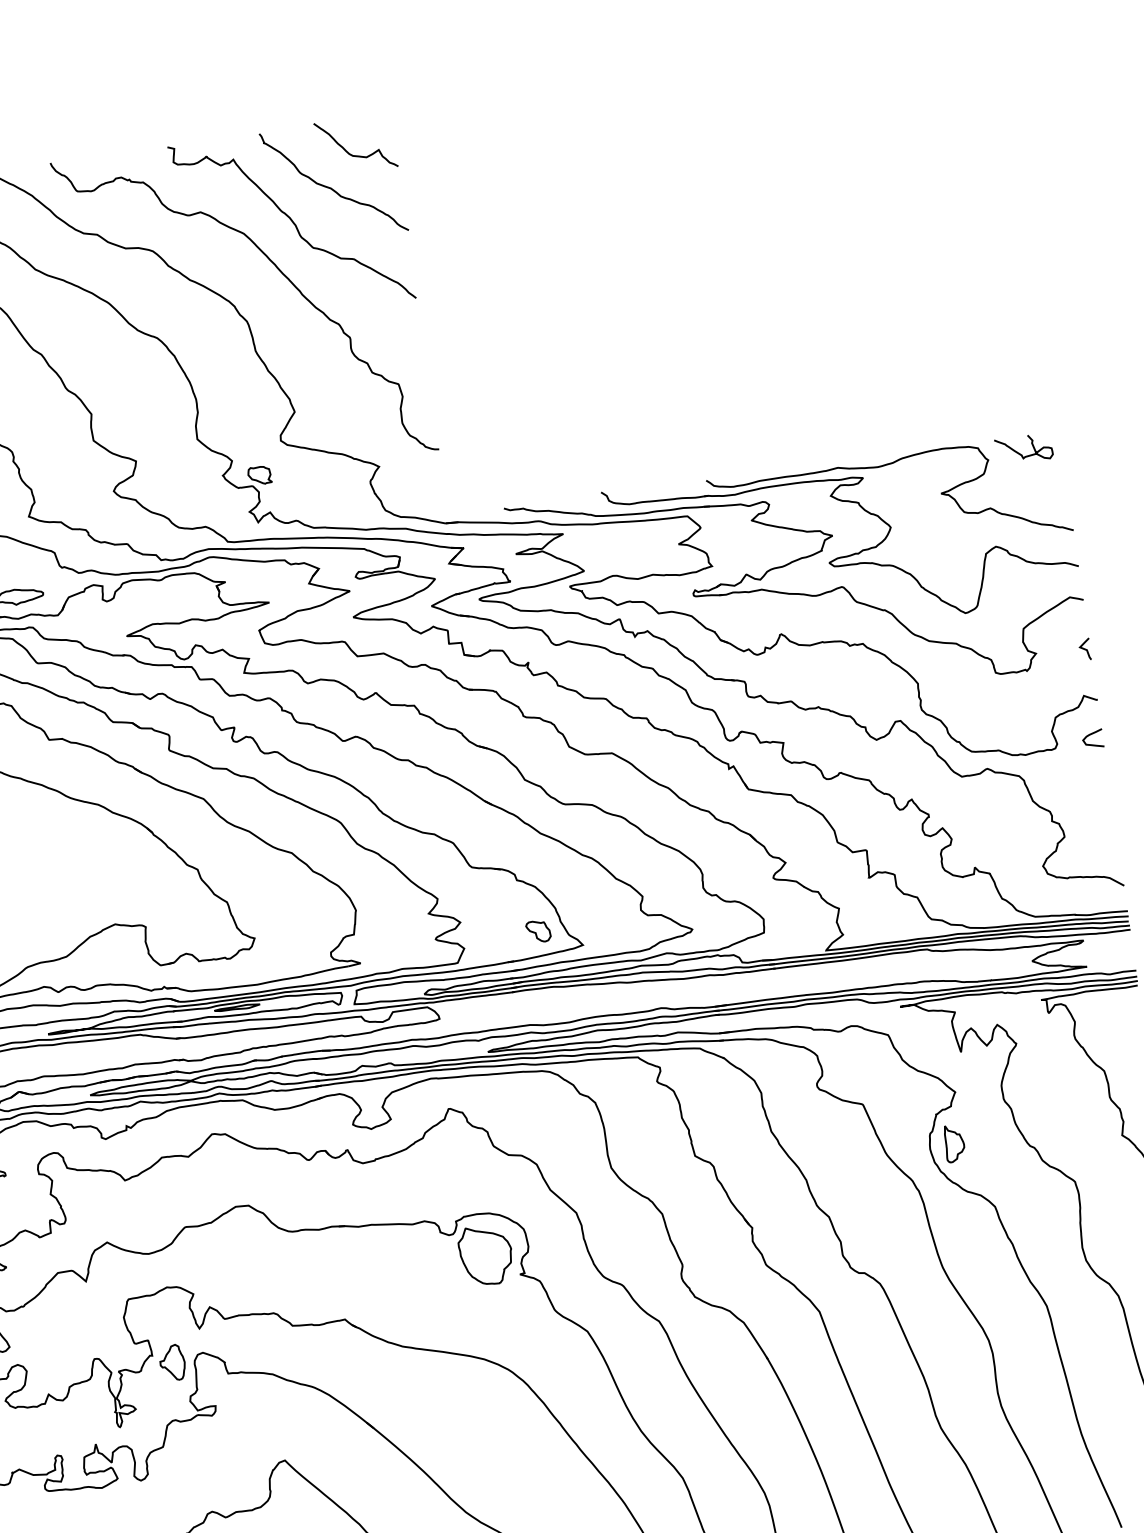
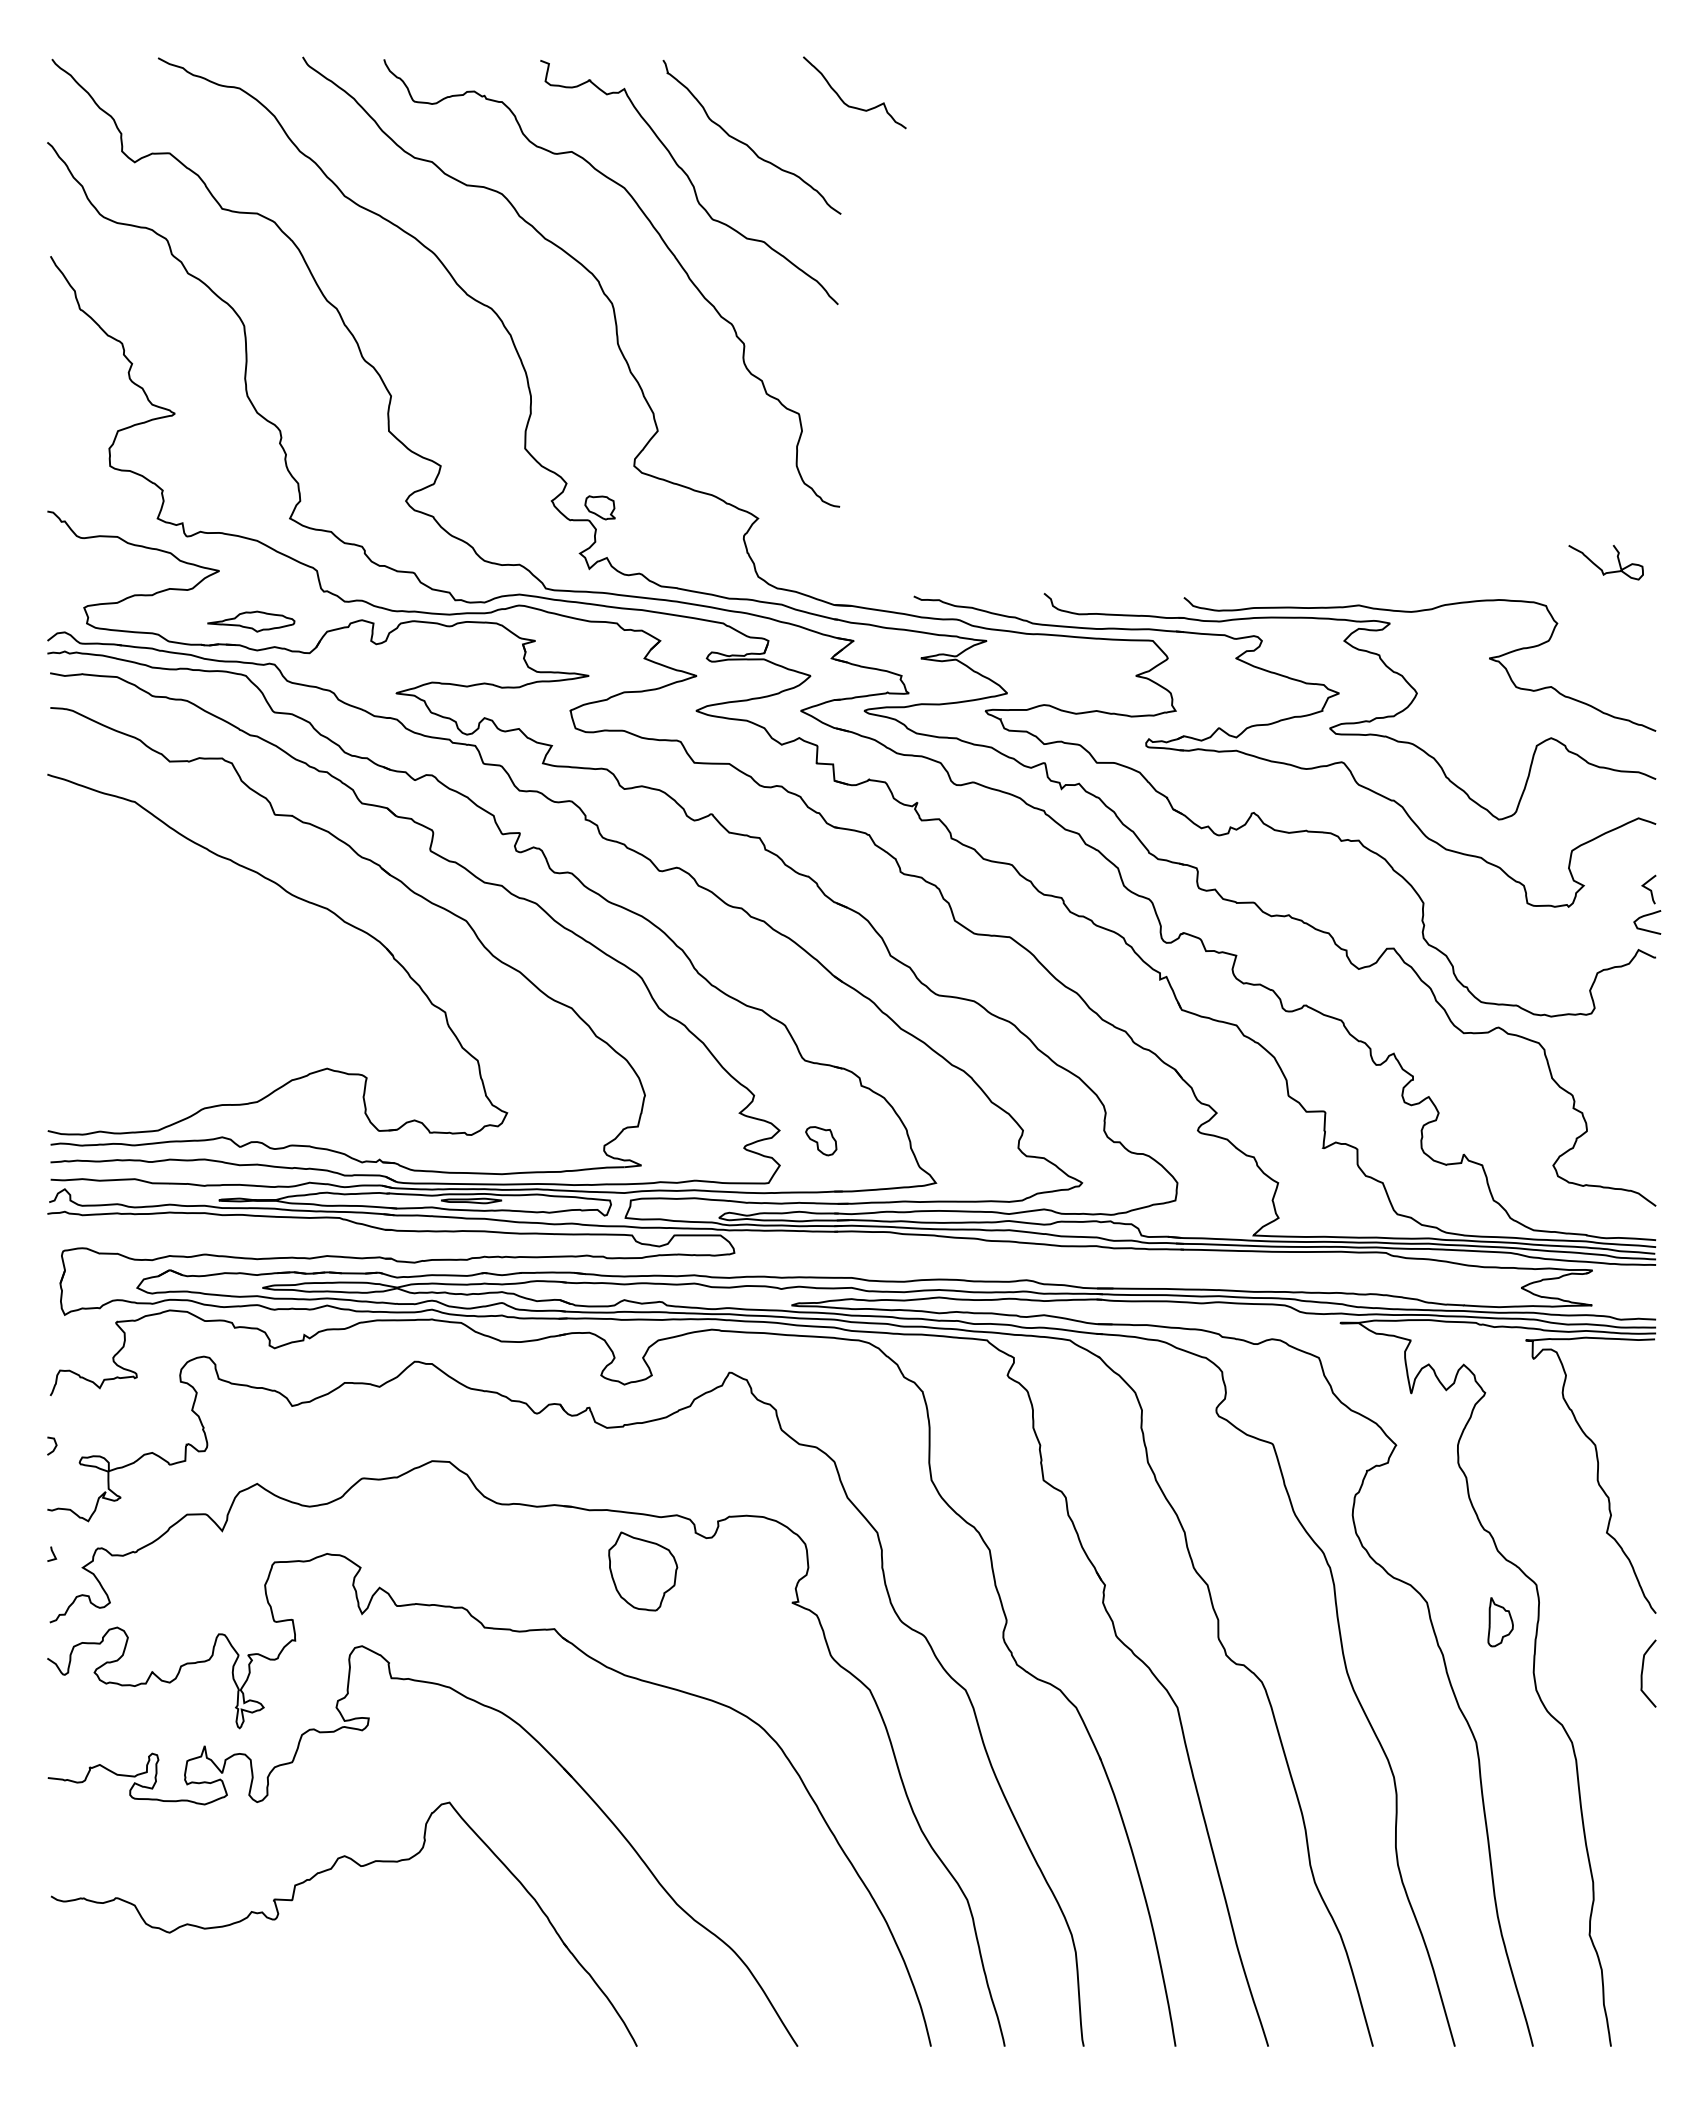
curve: (349, 152) -> (844, 101), moved
curve: (1020, 453) -> (1600, 567), moved
curve: (1091, 734) -> (1646, 916), moved
part: (538, 931) -> (821, 1141), moved
part: (954, 1143) -> (1500, 1622), moved
part: (486, 1255) -> (643, 1571), moved
part: (172, 1362) -> (320, 1653), removed

